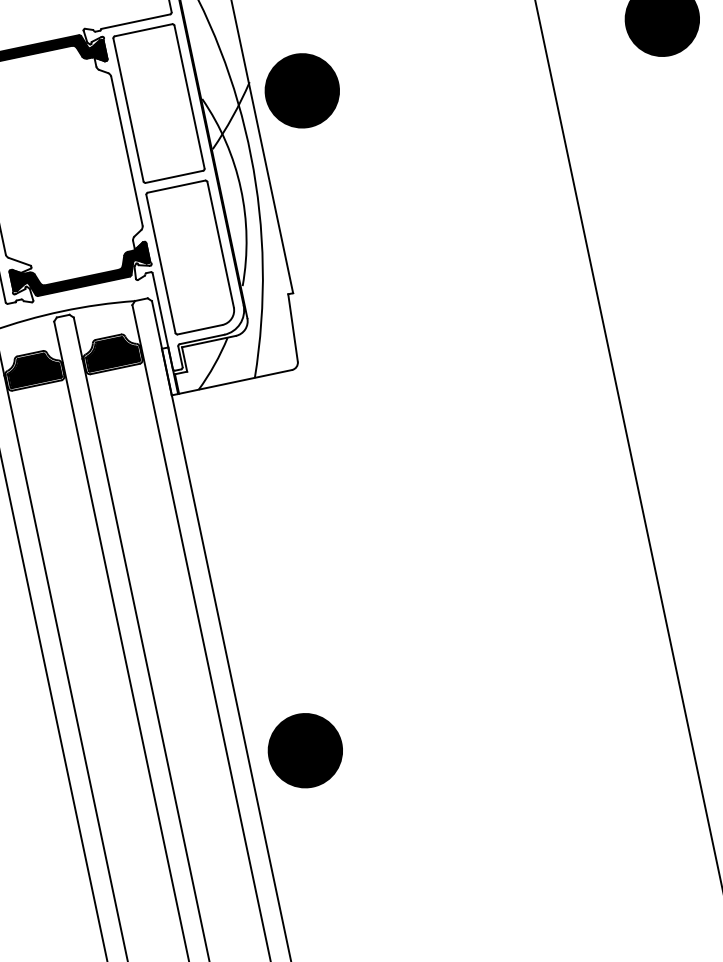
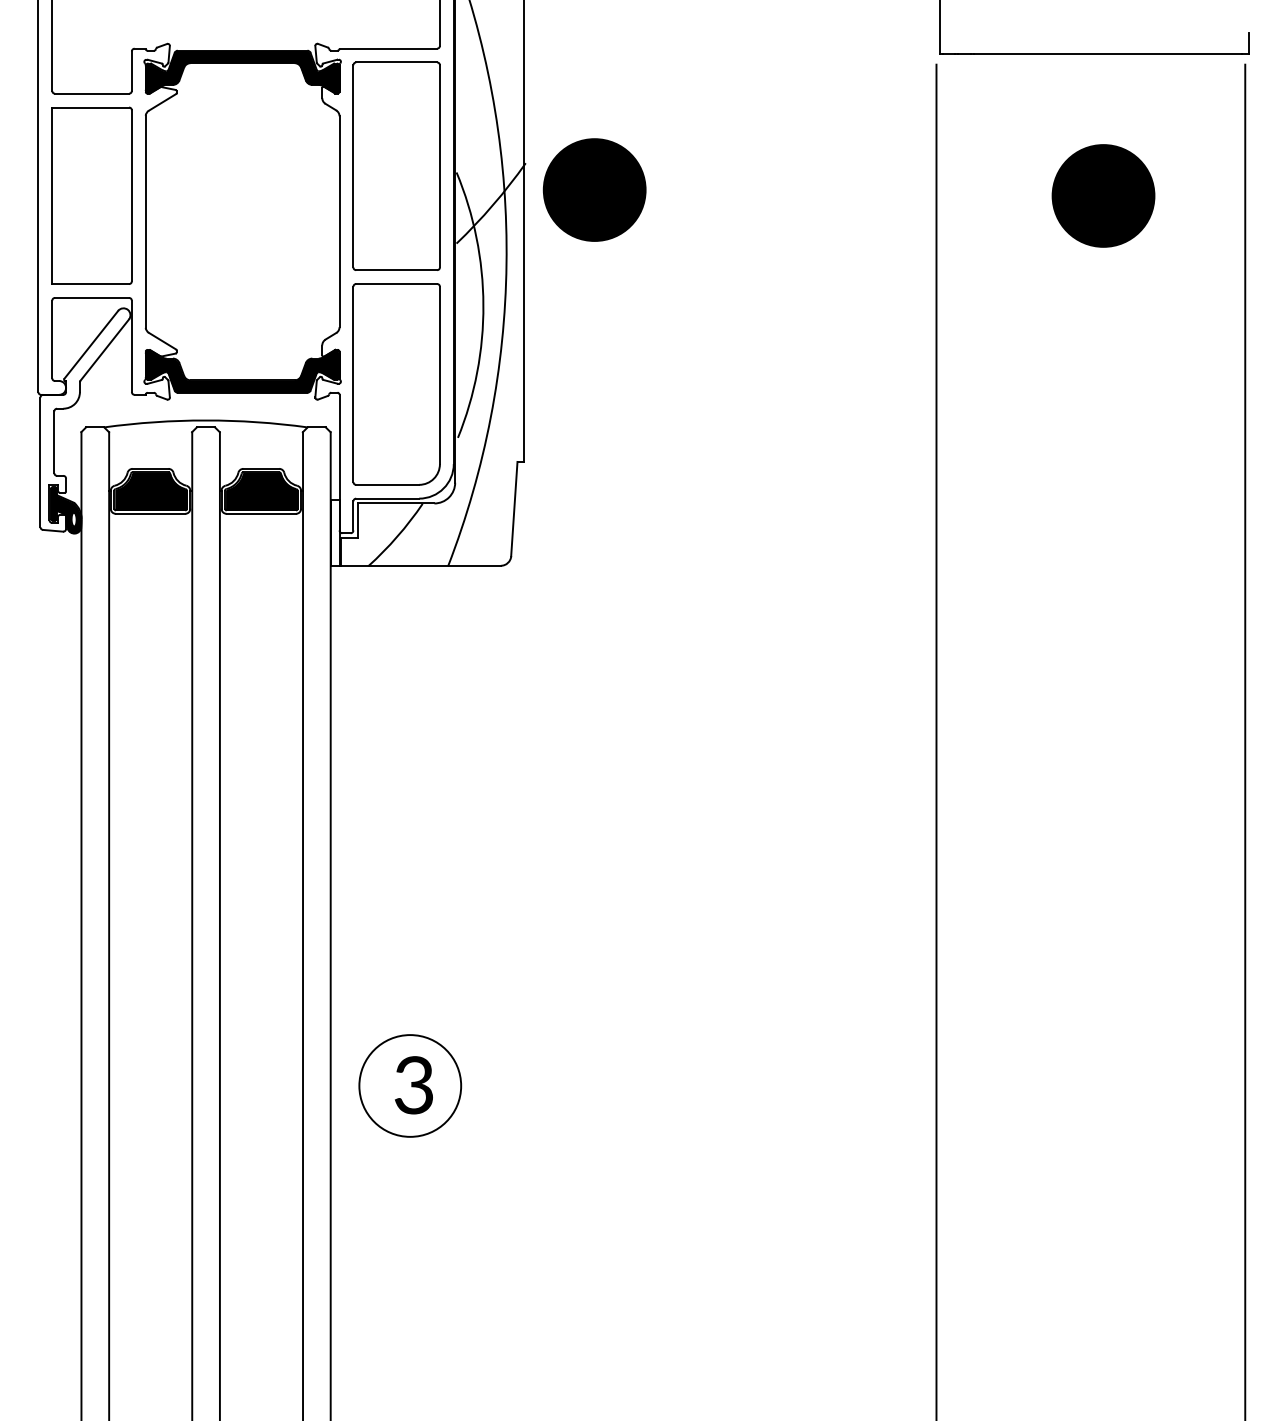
fill: (305, 750) -> (410, 1085), removed

